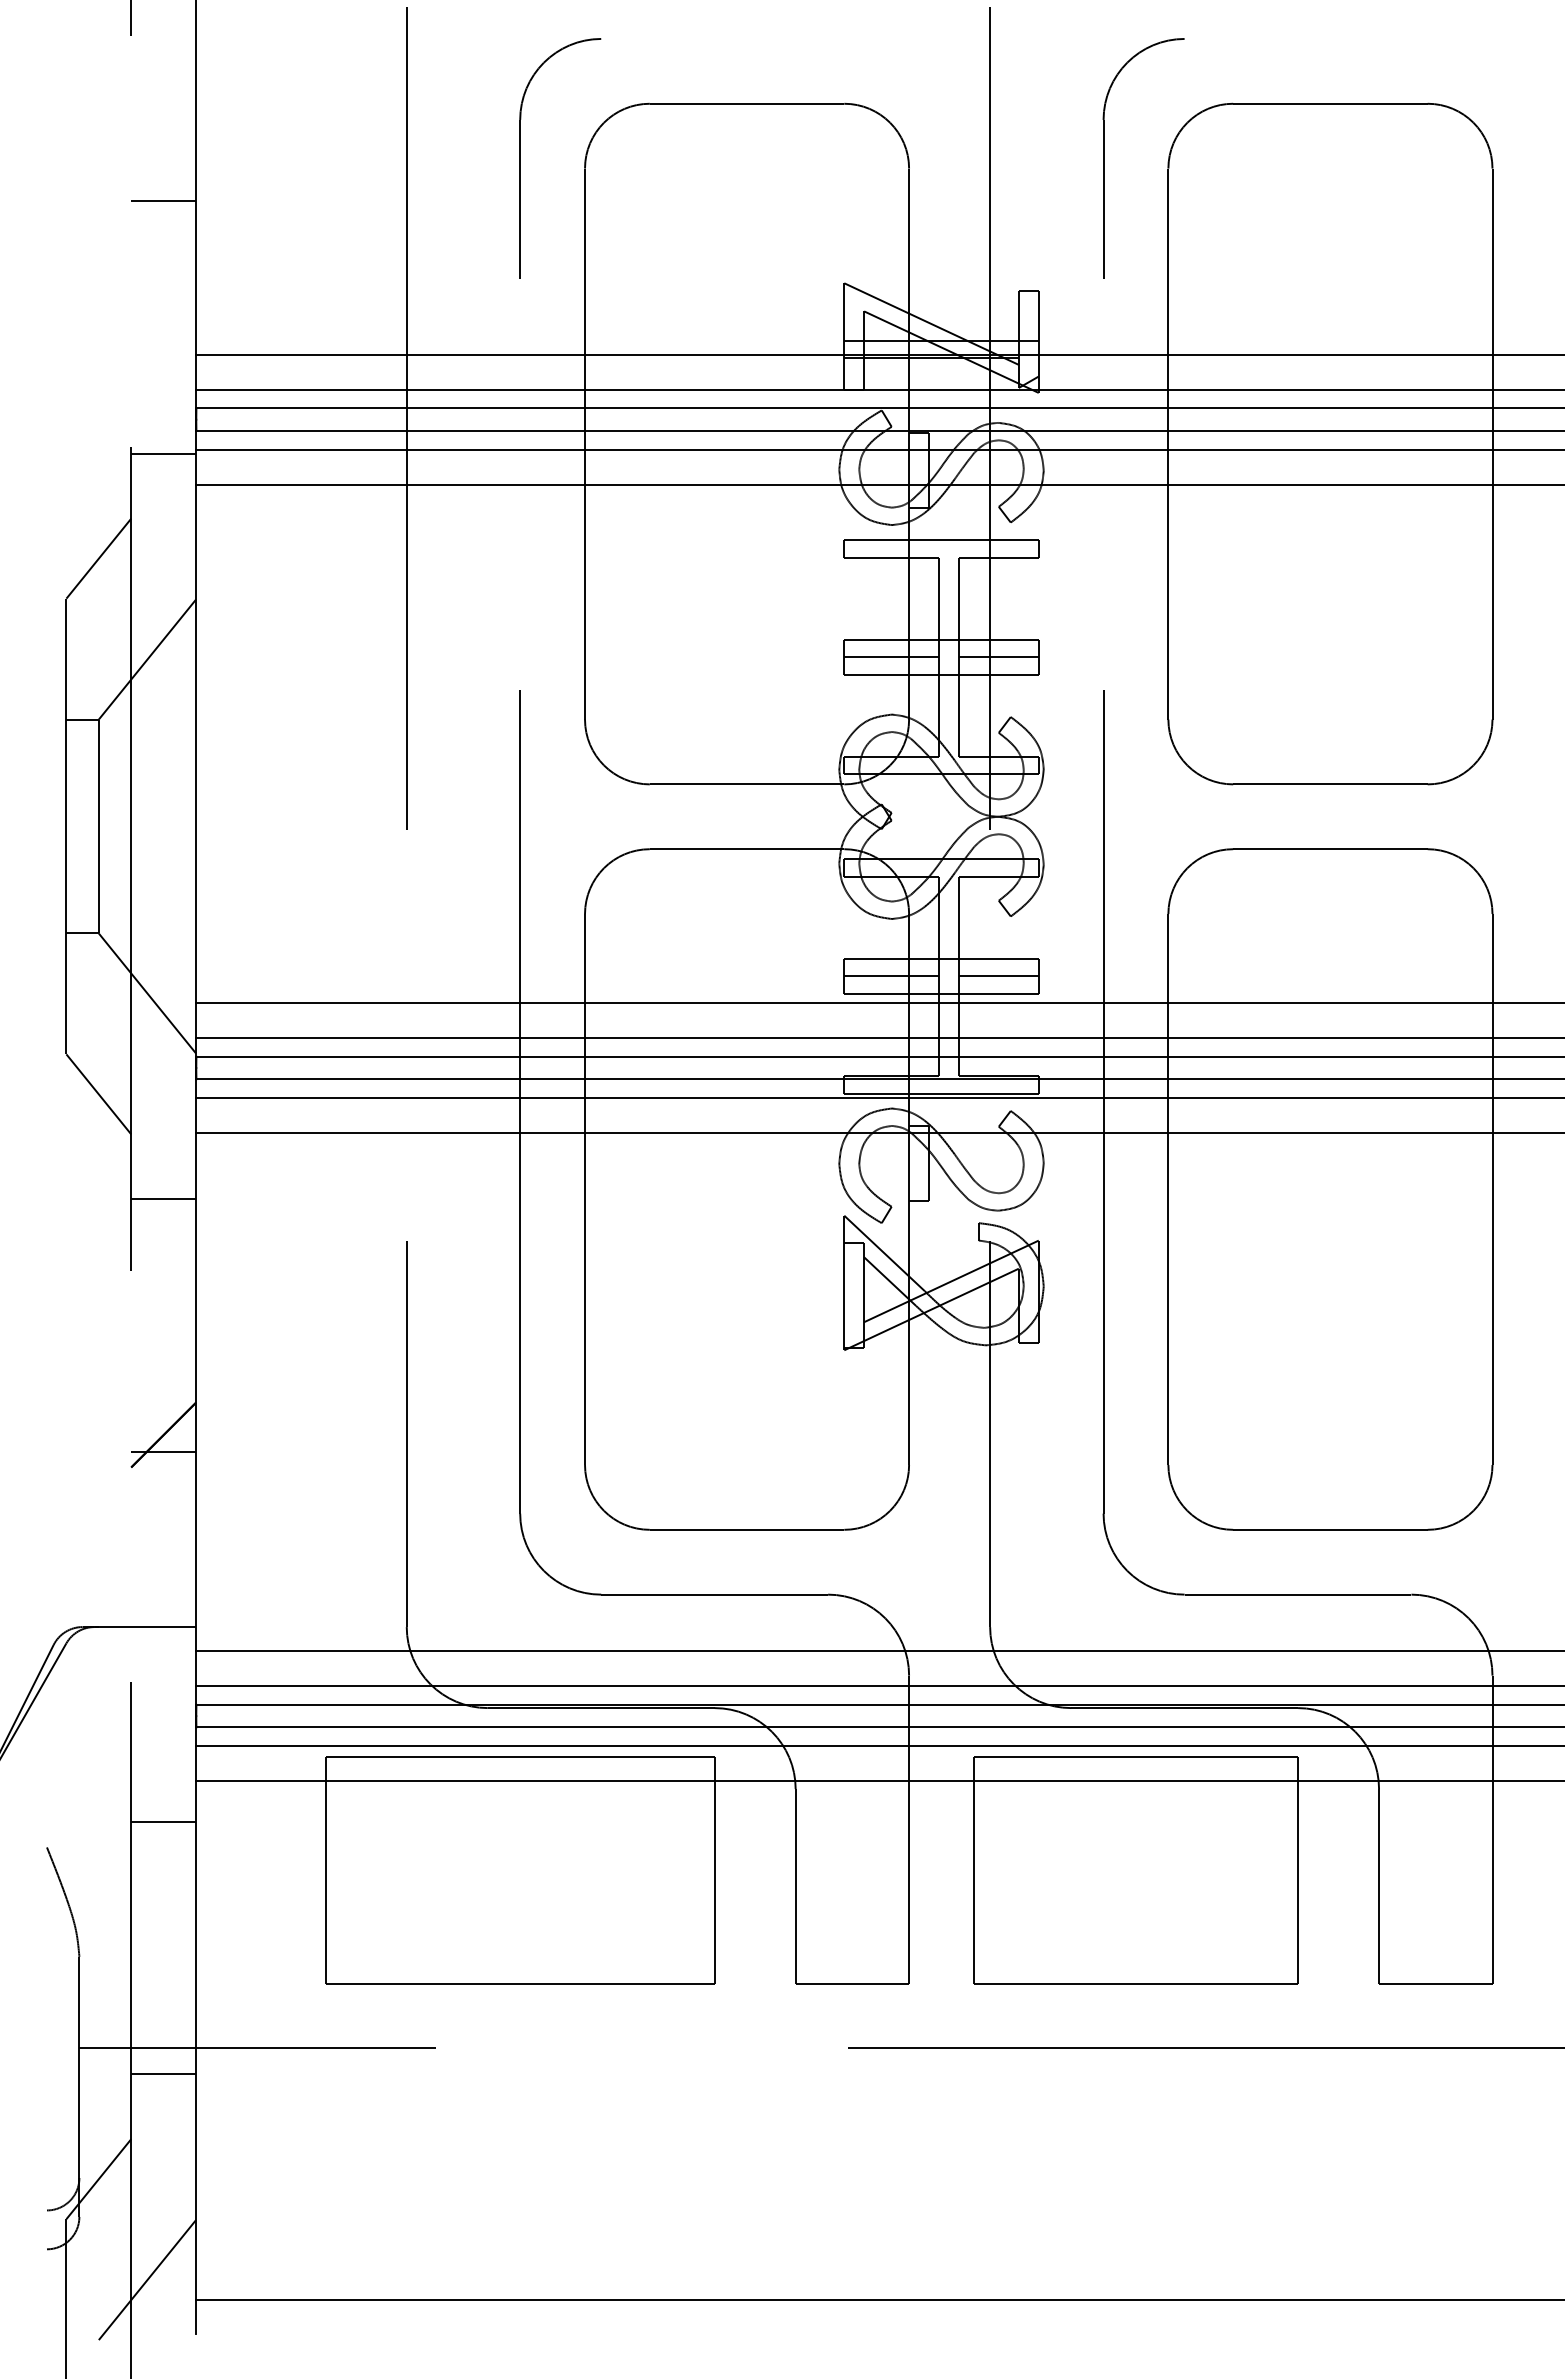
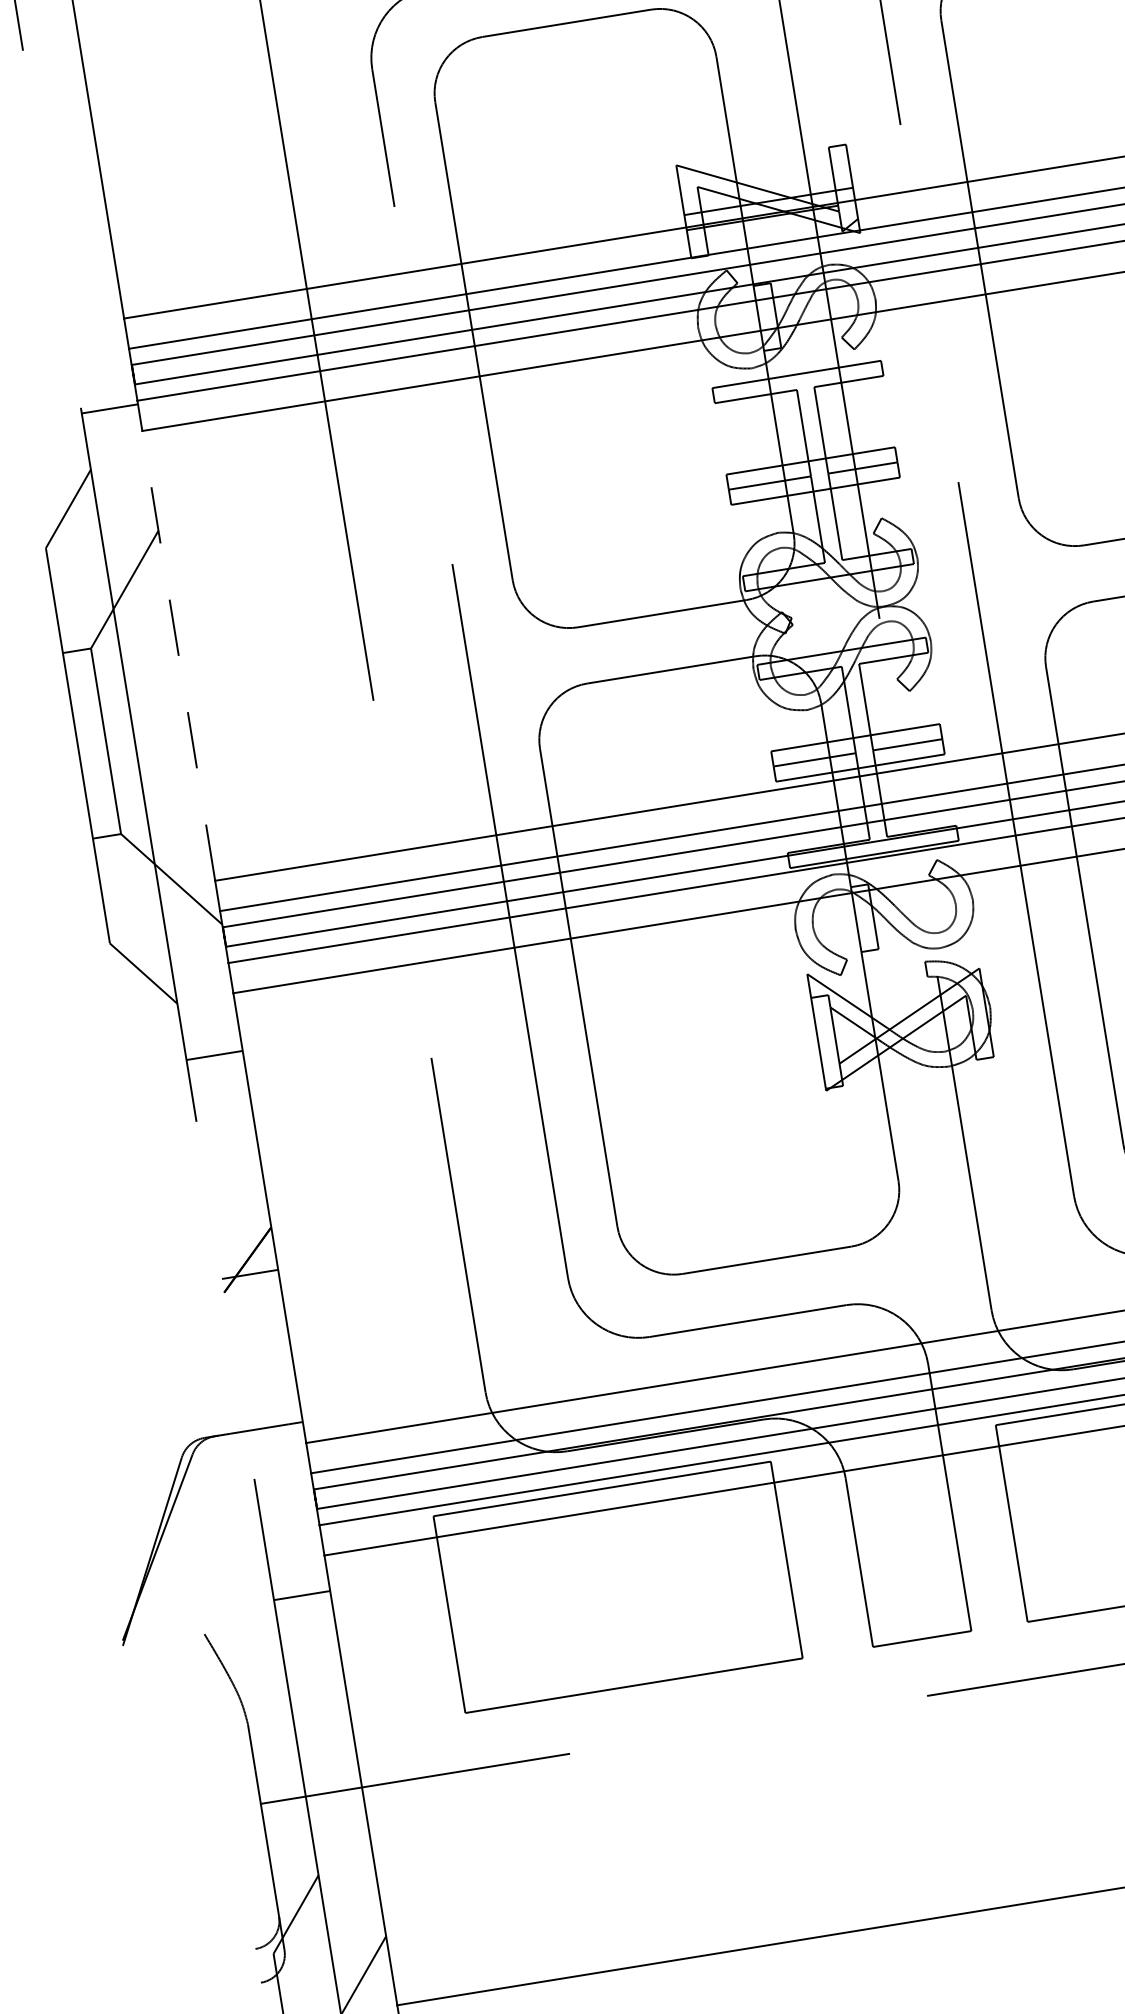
line: (163, 201) -> (74, 190), removed
line: (196, 743) -> (179, 655), solid -> dashed
line: (163, 2074) -> (337, 1814), removed

